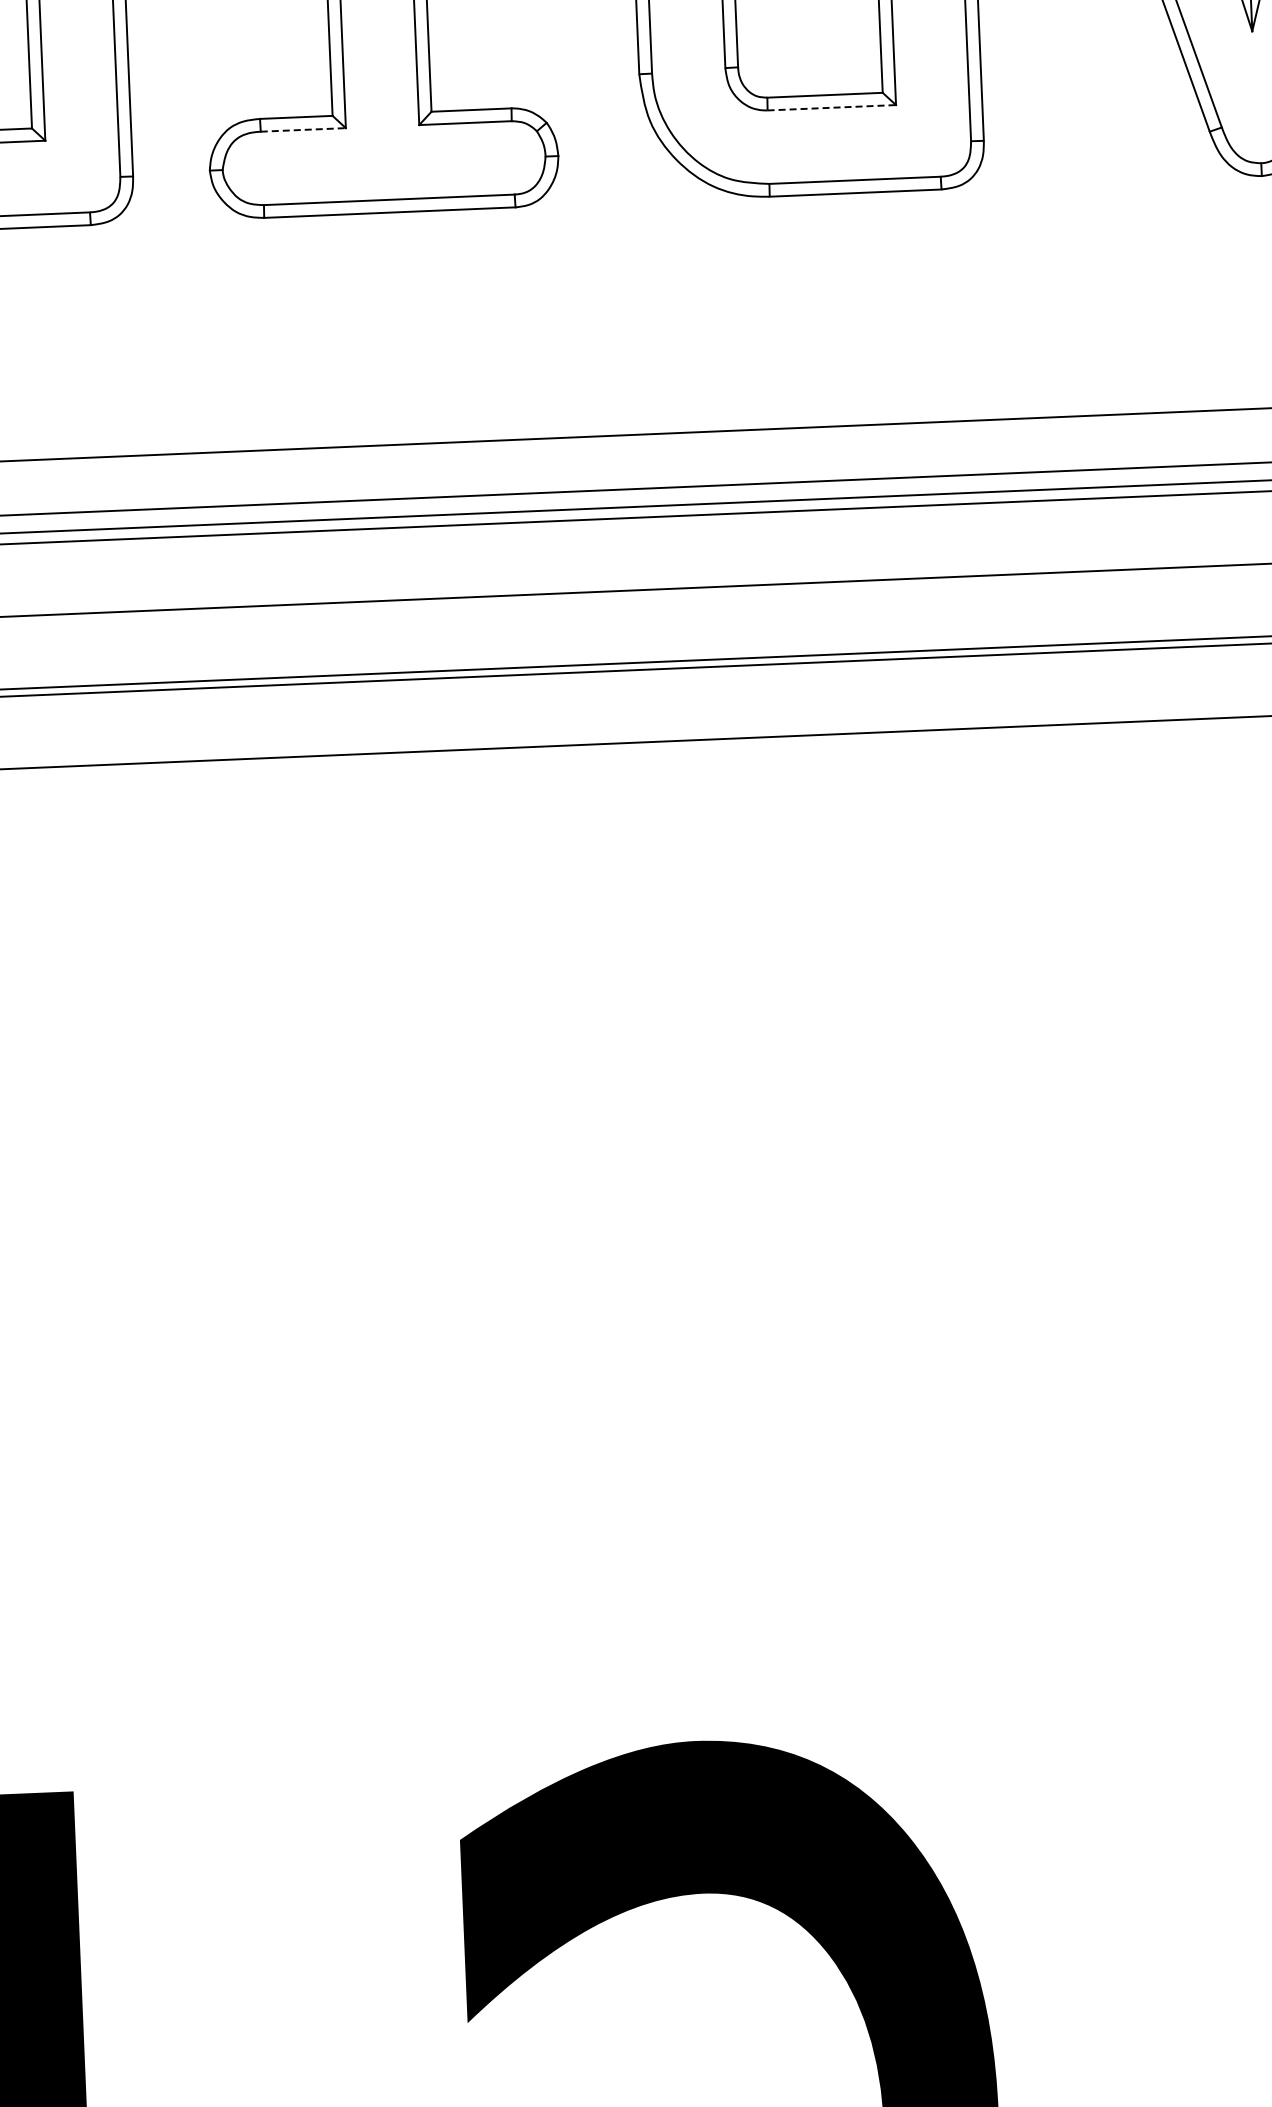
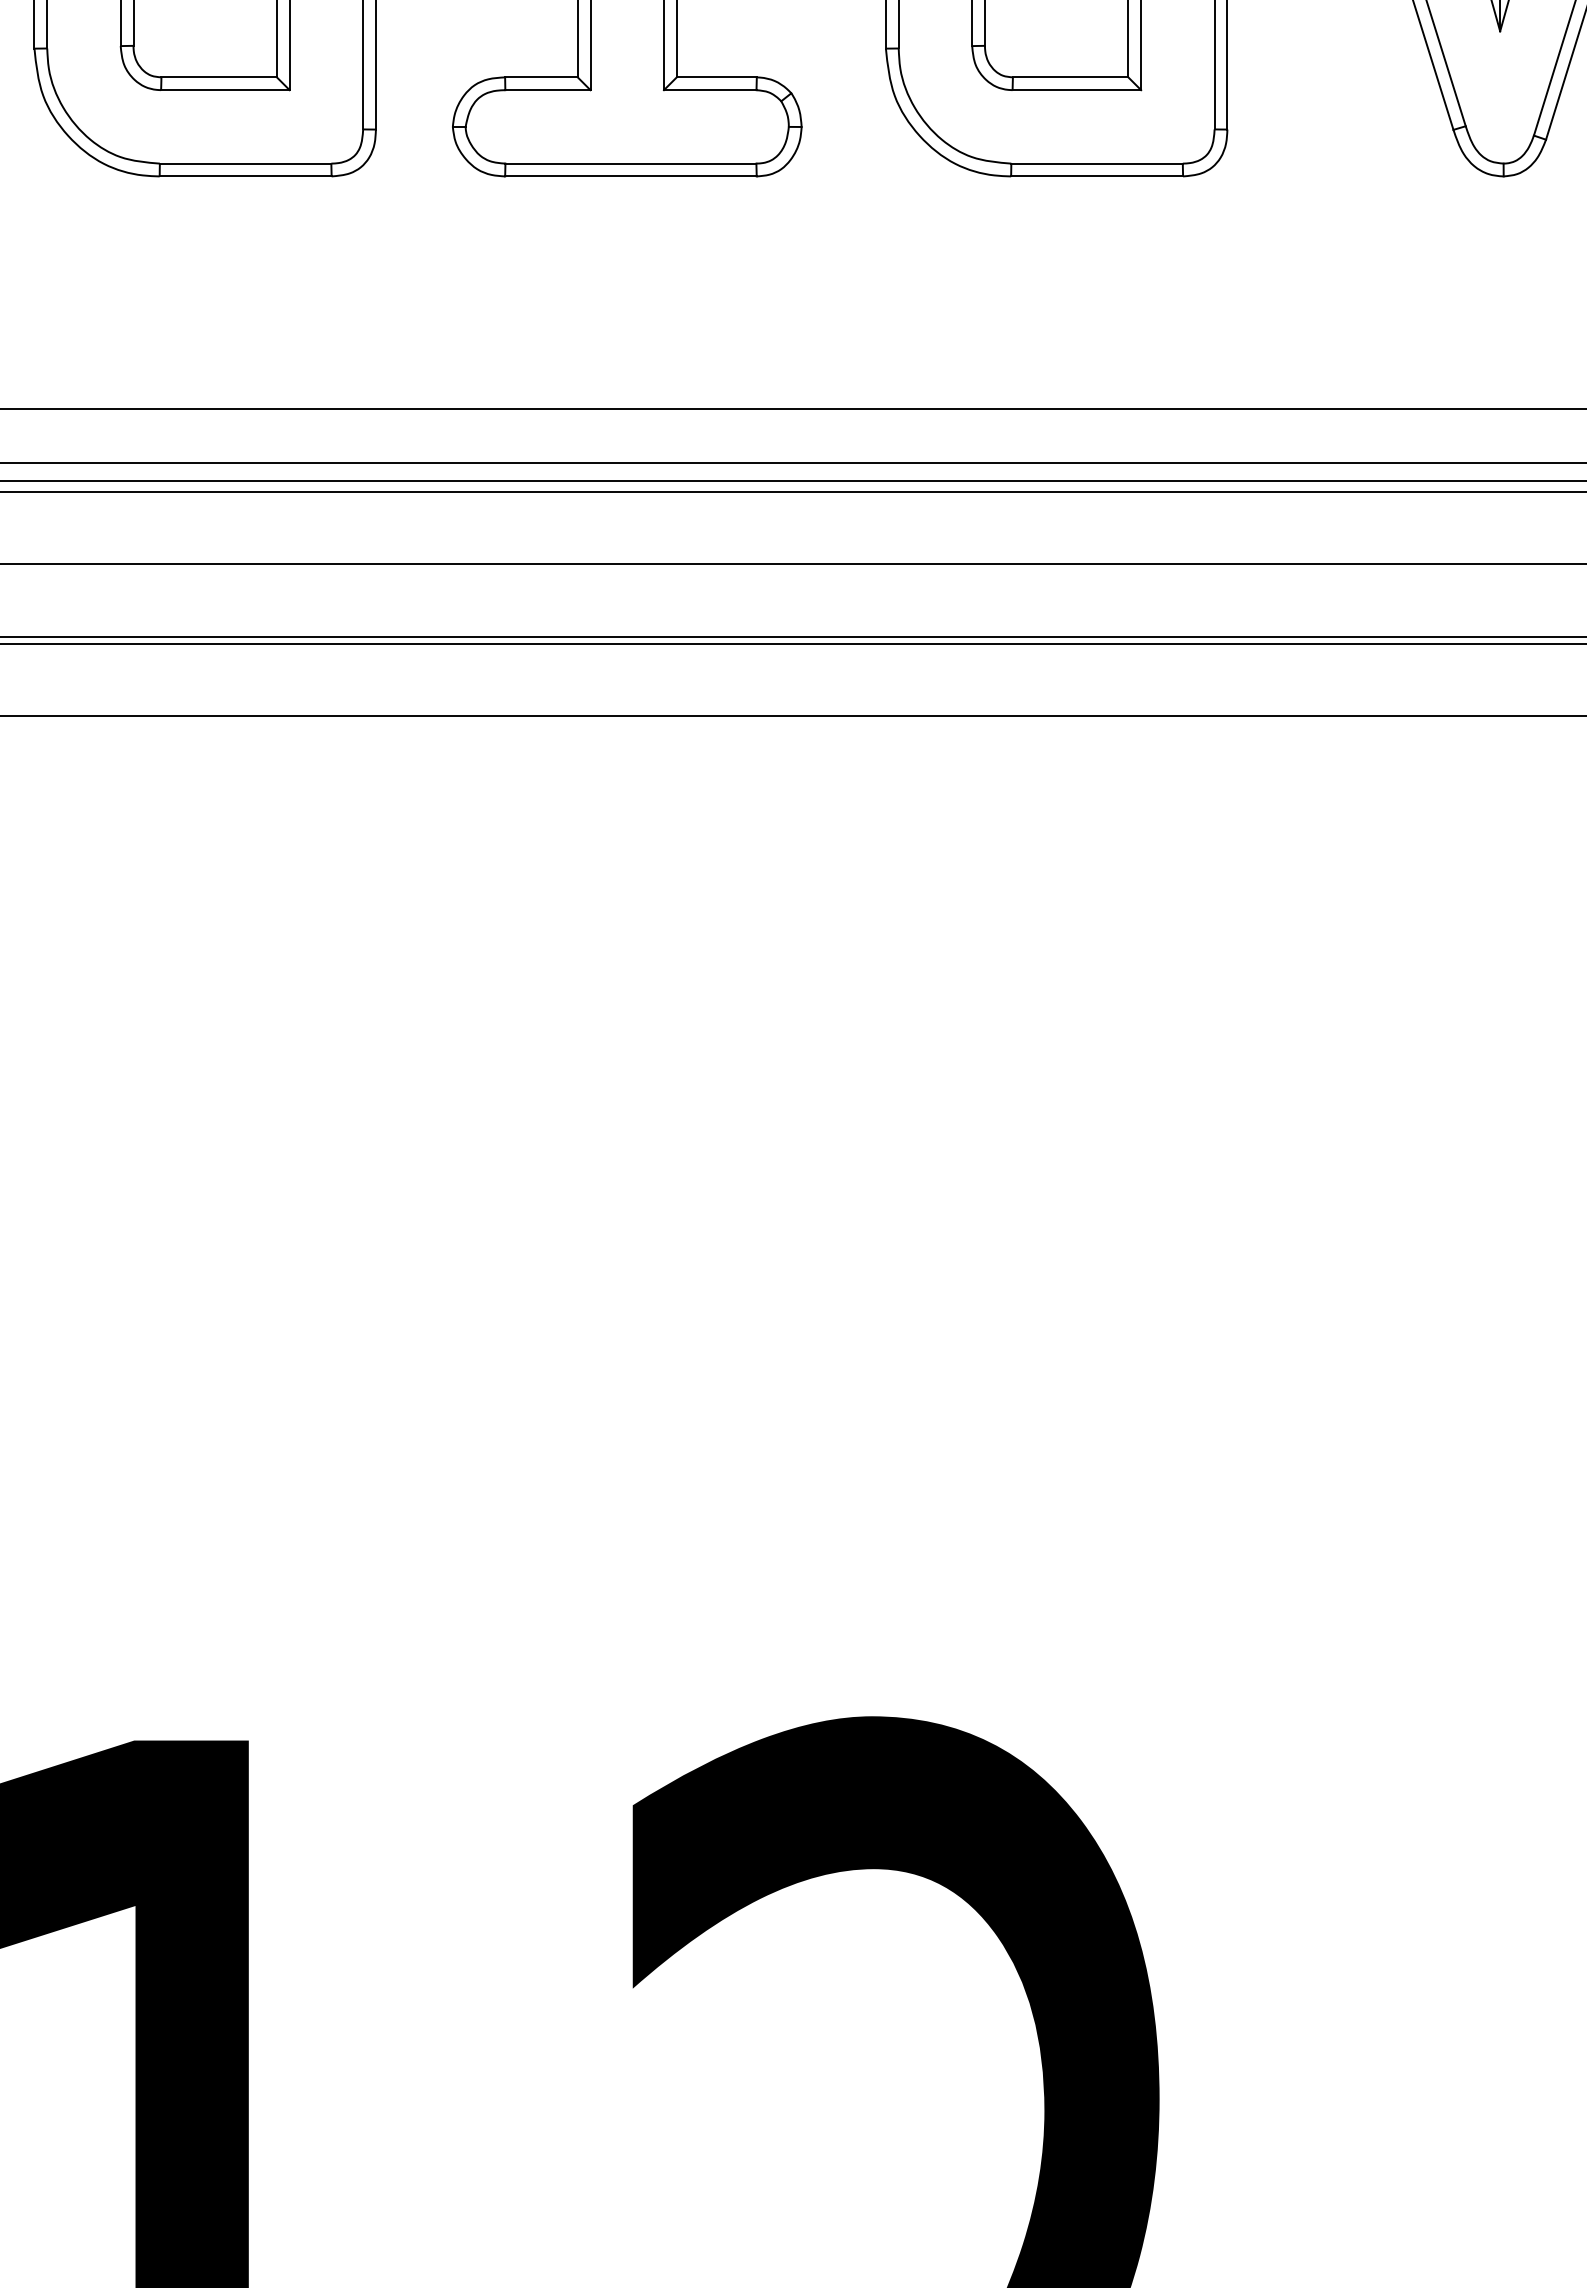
line: (832, 108) -> (1077, 90), dashed -> solid
line: (302, 130) -> (547, 90), dashed -> solid

